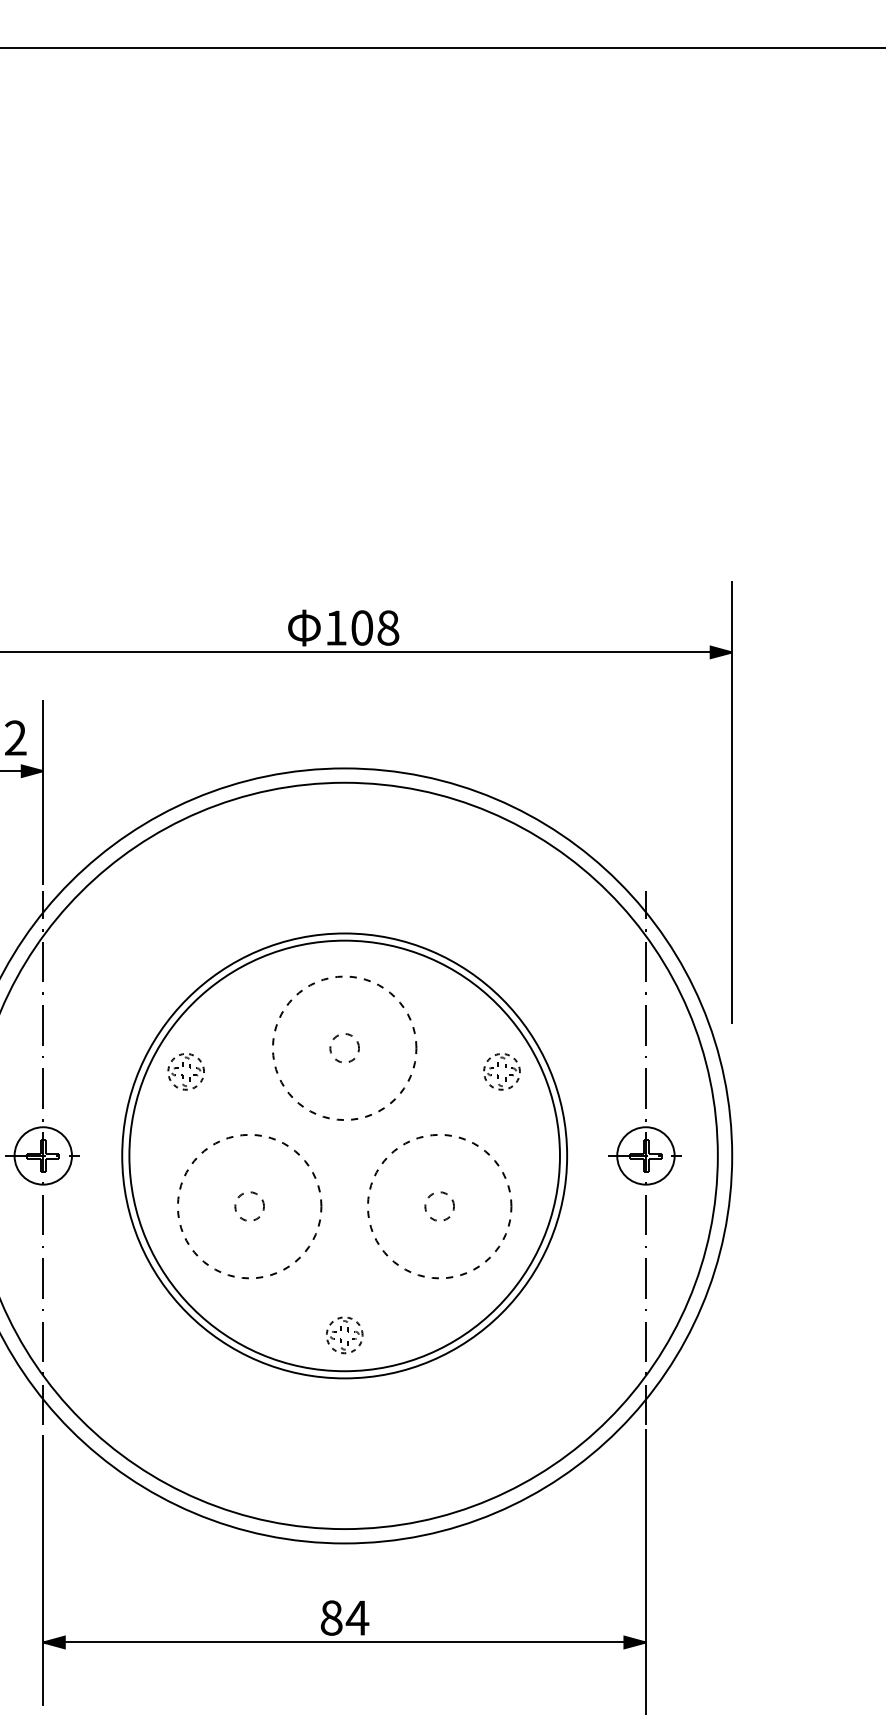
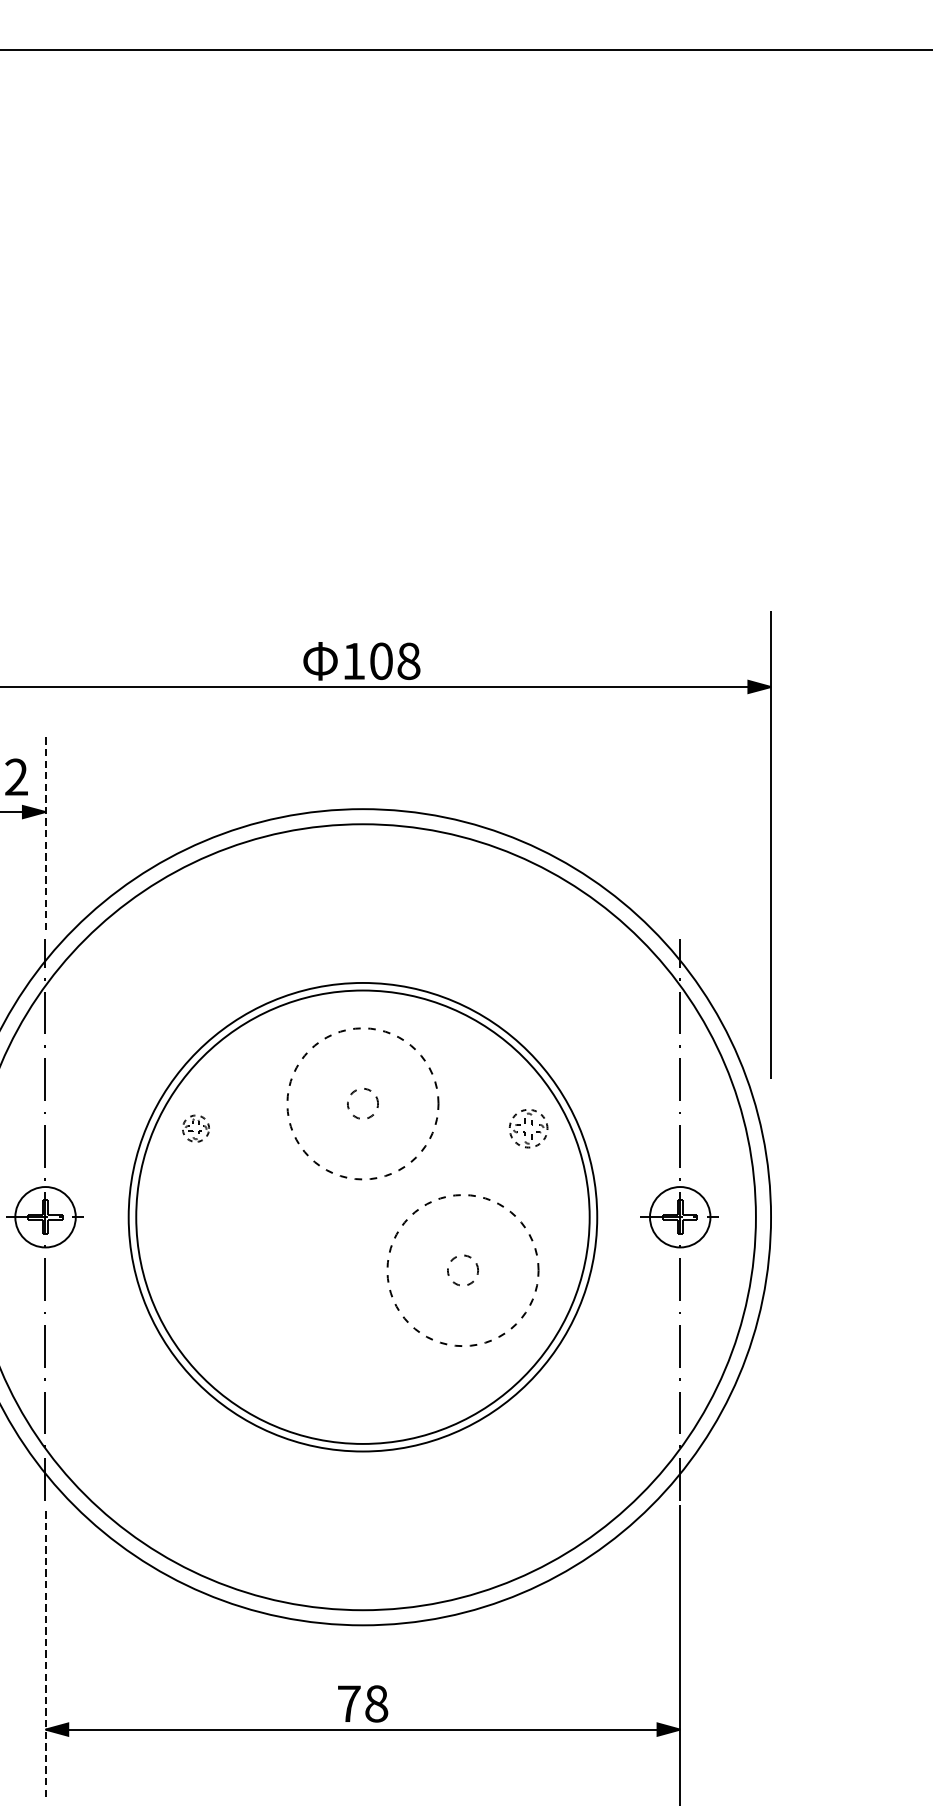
line: (43, 793) -> (45, 835), solid -> dashed
part: (185, 1071) -> (195, 1128), size x0.7
part: (254, 1194) -> (267, 1257), removed
part: (344, 1335) -> (362, 1406), removed
line: (43, 1570) -> (45, 1653), solid -> dashed
text: (344, 1617) -> (362, 1703), 84 -> 78

